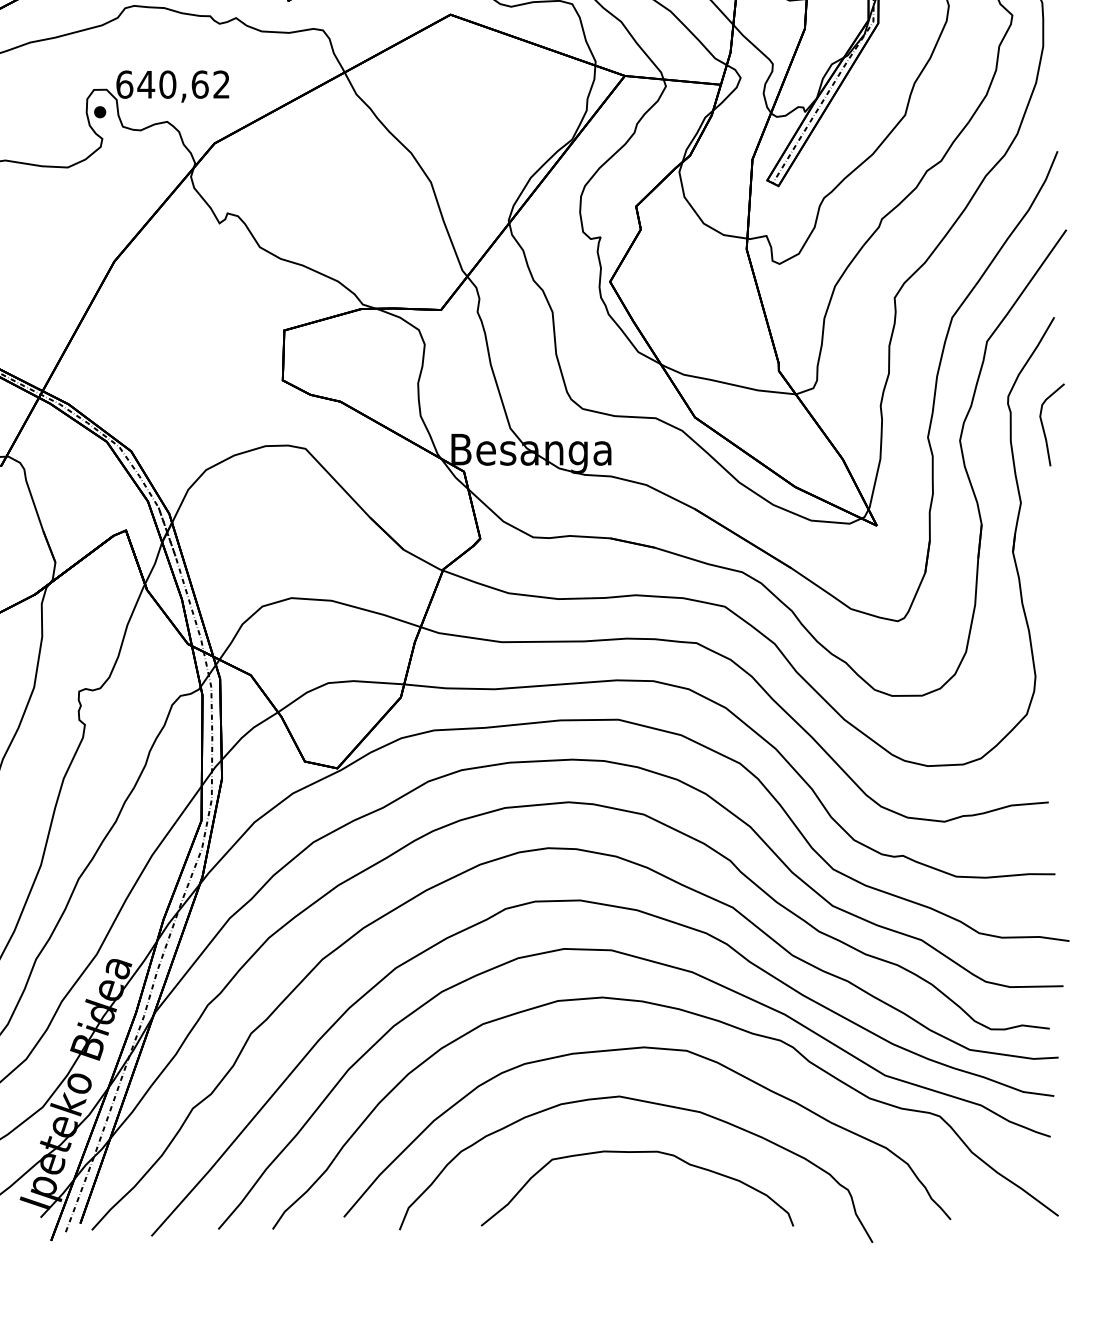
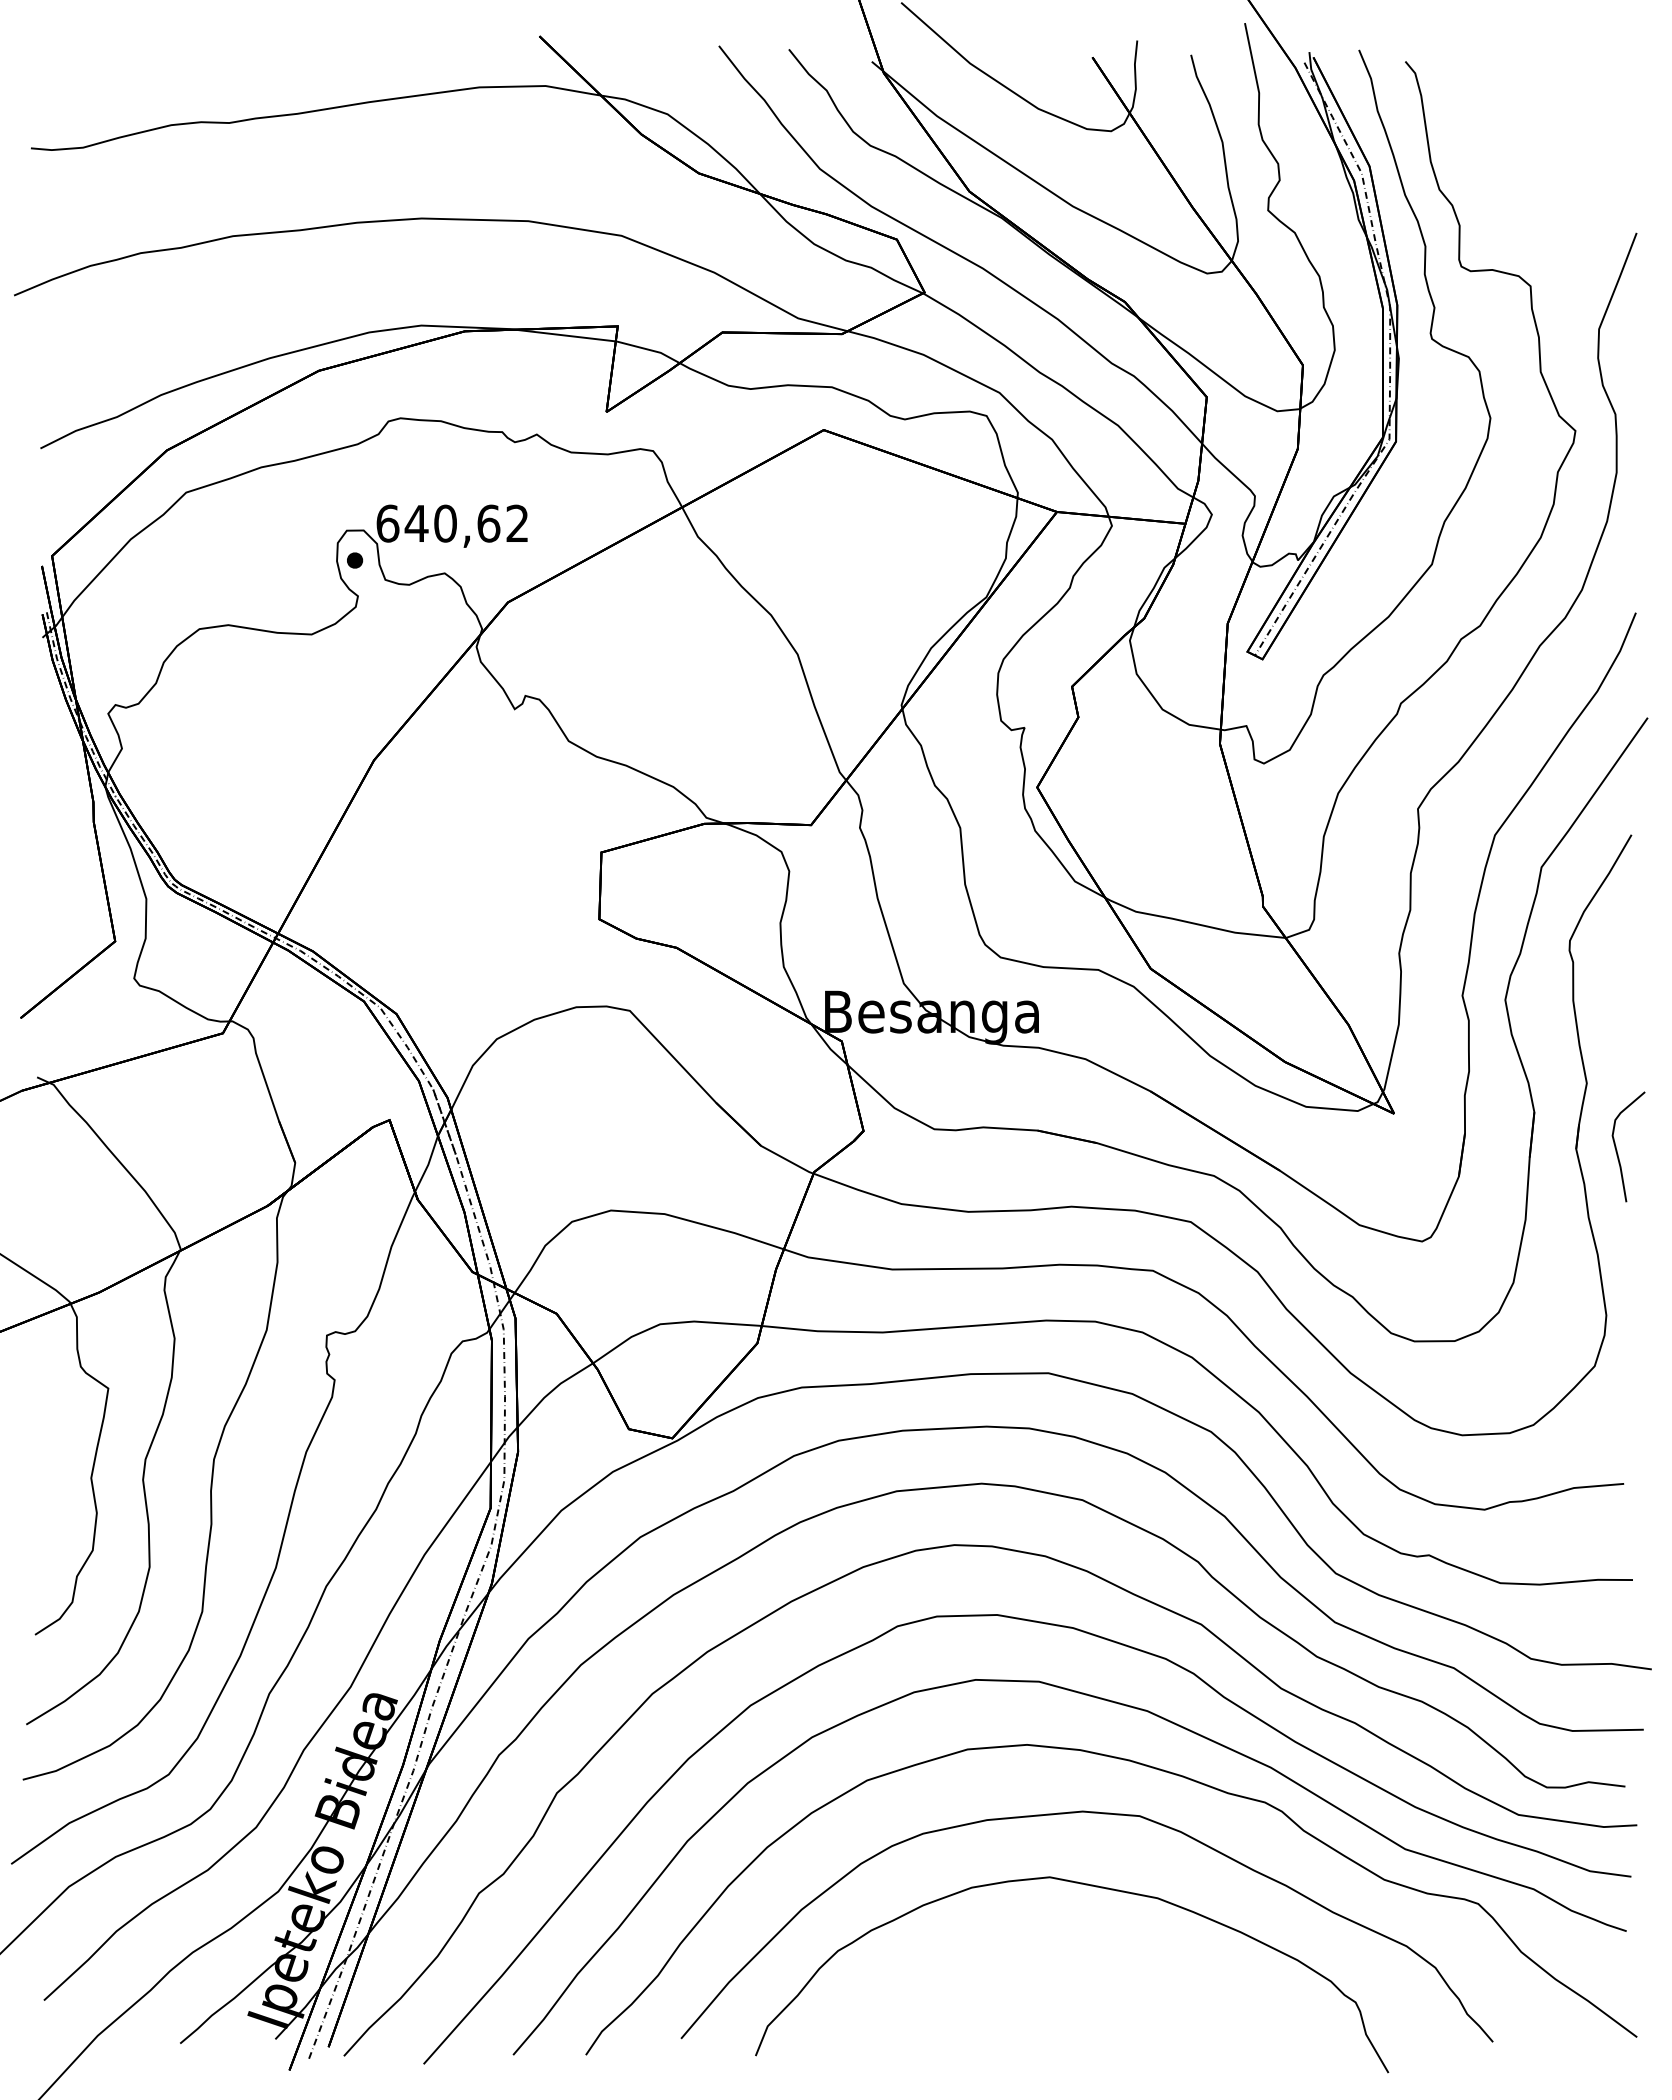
curve: (1043, 427) -> (1617, 1150), moved
curve: (637, 1152) -> (1073, 1952), removed

